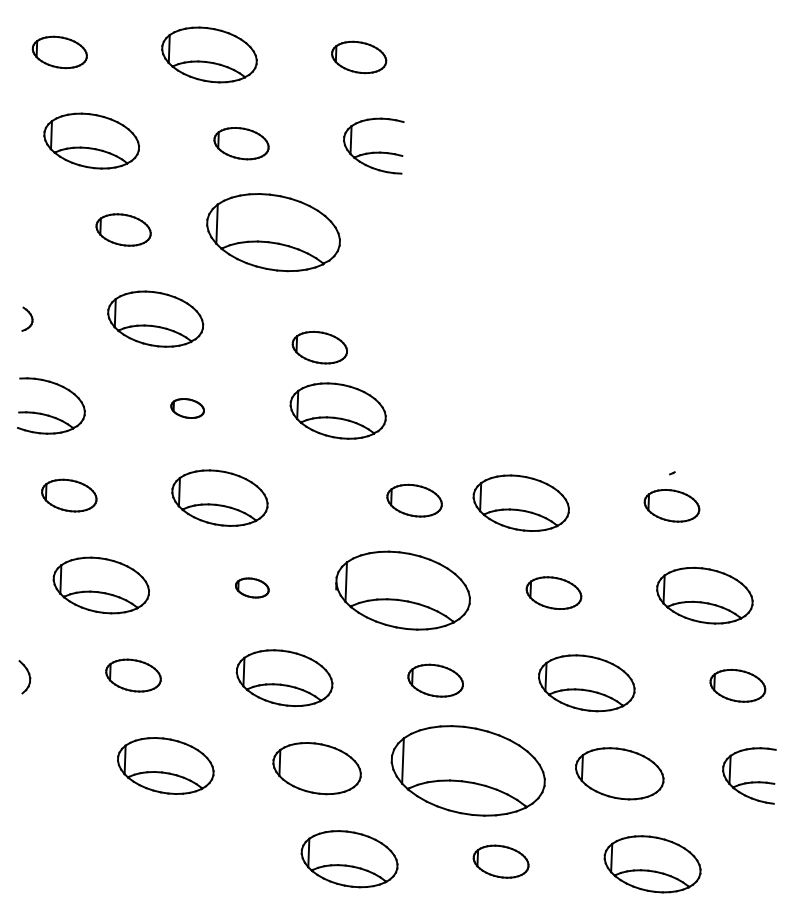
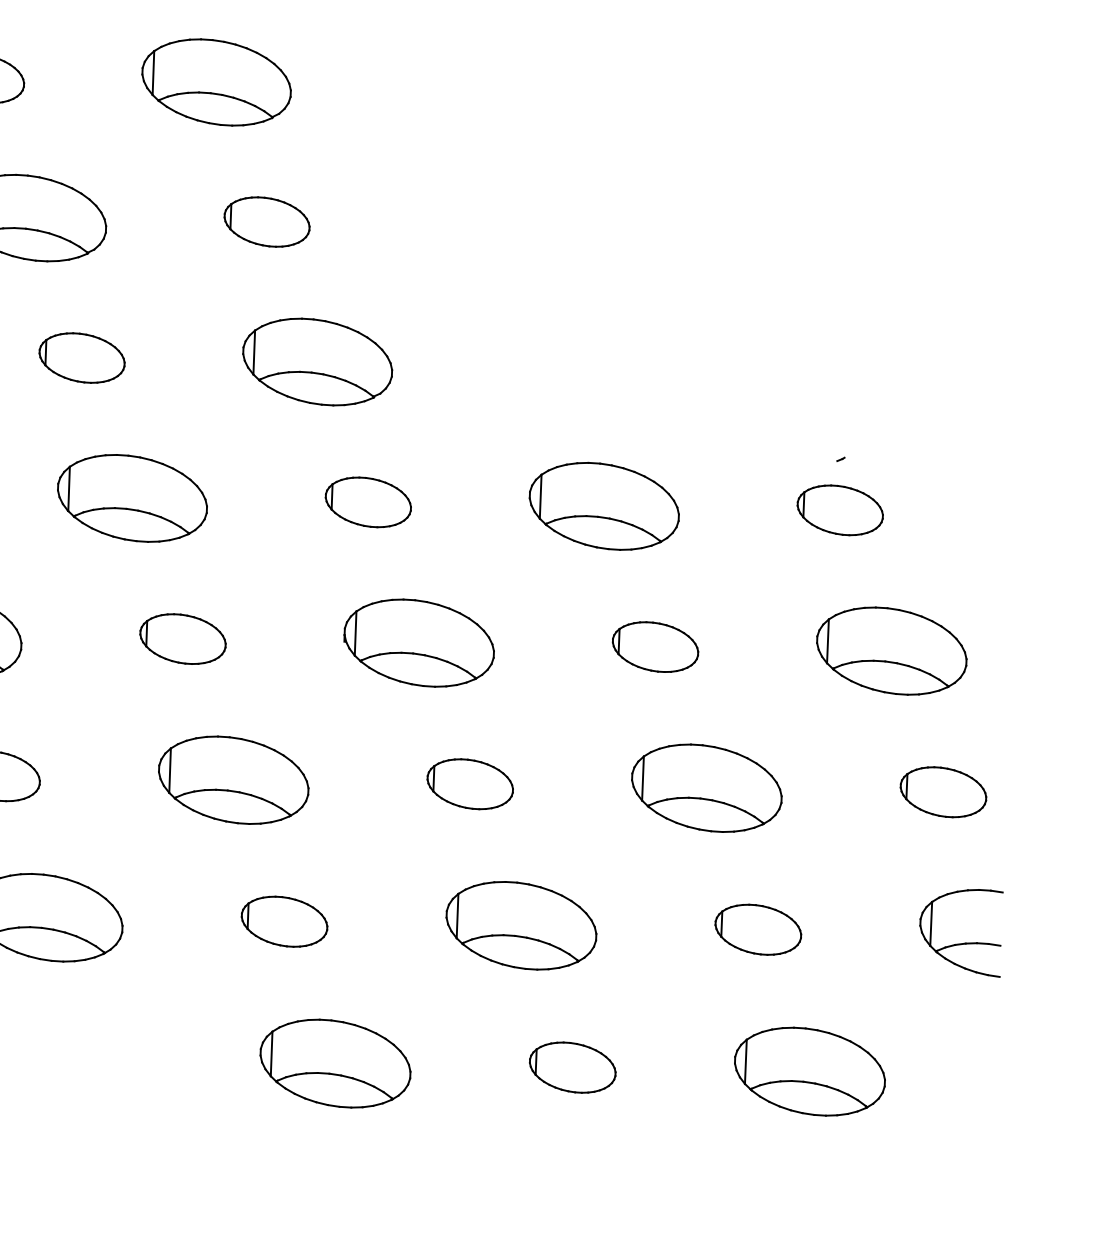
part: (273, 232) -> (216, 82), size x0.71
part: (319, 347) -> (266, 221), moved
part: (187, 408) -> (81, 357), size x1.67
part: (414, 500) -> (368, 502), moved
part: (252, 587) -> (183, 638), size x1.67
part: (402, 590) -> (418, 642), size x0.71
part: (316, 768) -> (283, 921), size x0.62
part: (468, 771) -> (521, 926), size x0.62
part: (619, 773) -> (758, 929), size x0.62

